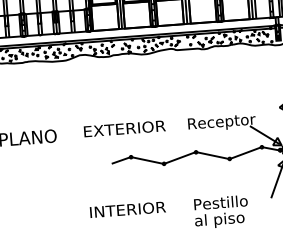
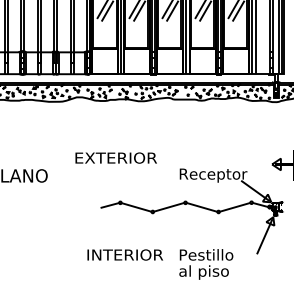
text: (124, 128) -> (115, 157), moved
text: (127, 209) -> (124, 254), moved

